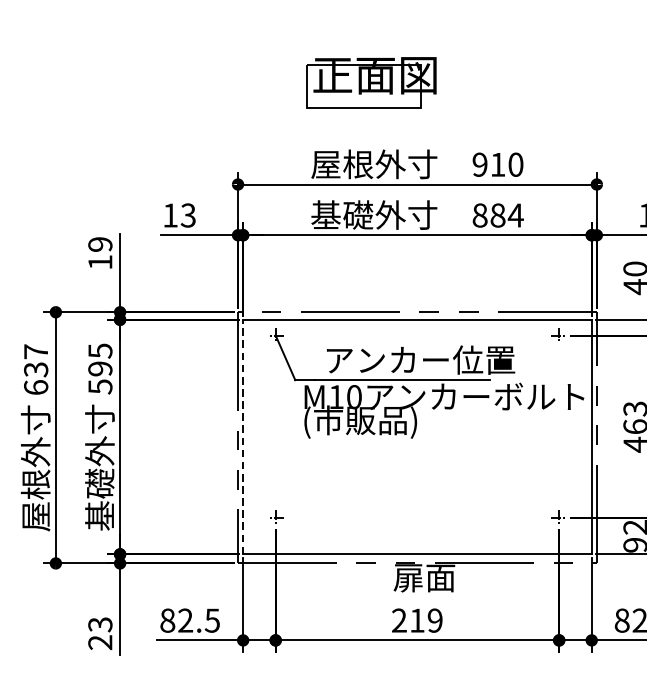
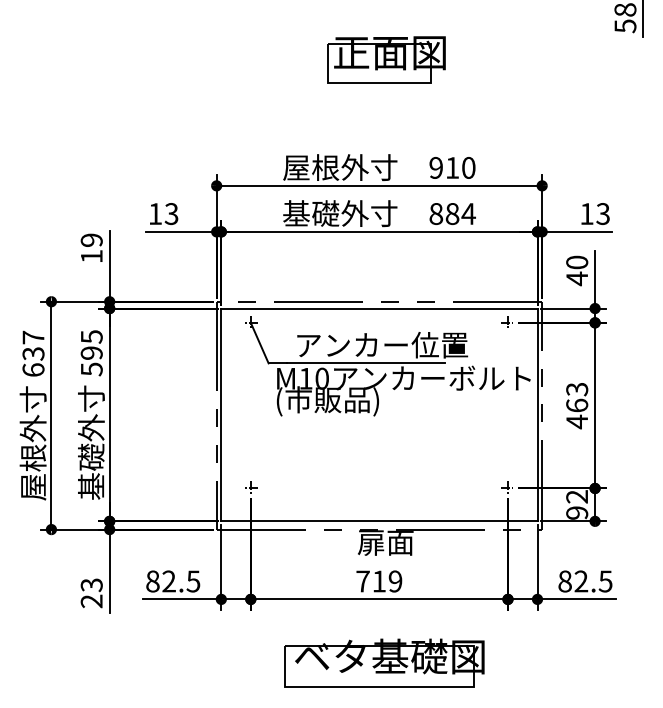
part: (371, 82) -> (386, 59), moved
line: (243, 436) -> (221, 414), dashed -> solid
text: (398, 620) -> (362, 581), 219 -> 719

